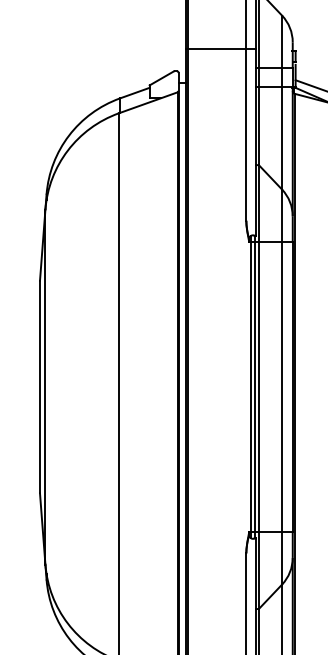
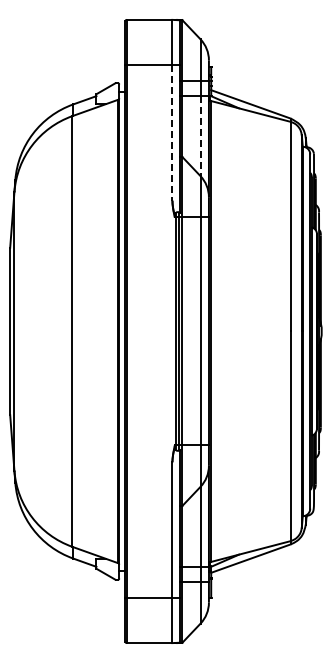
line: (246, 135) -> (172, 133), solid -> dashed
line: (282, 139) -> (200, 136), solid -> dashed

